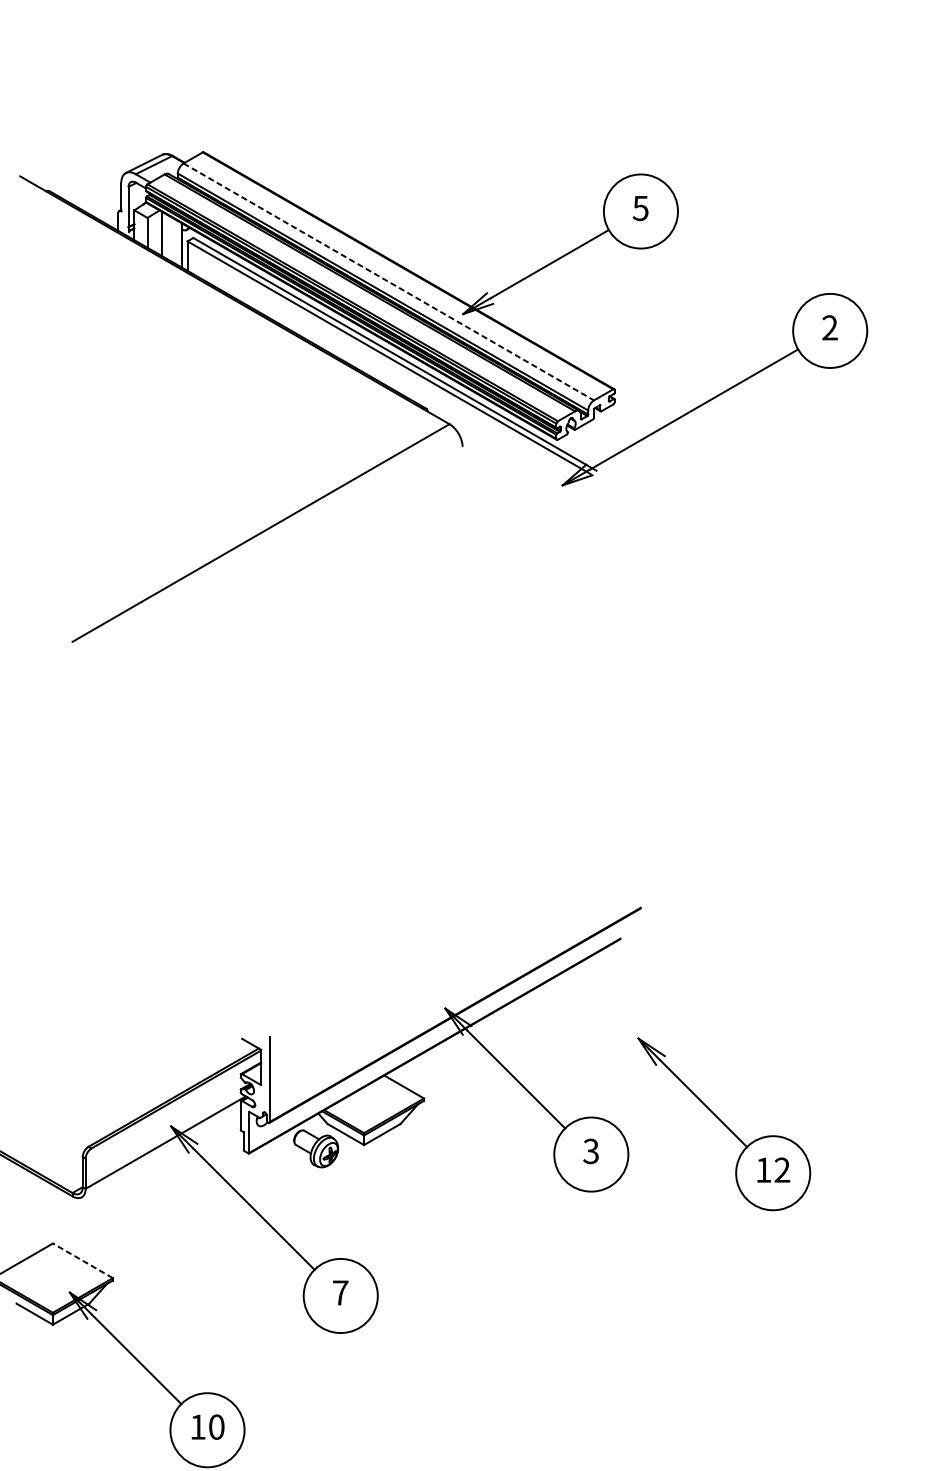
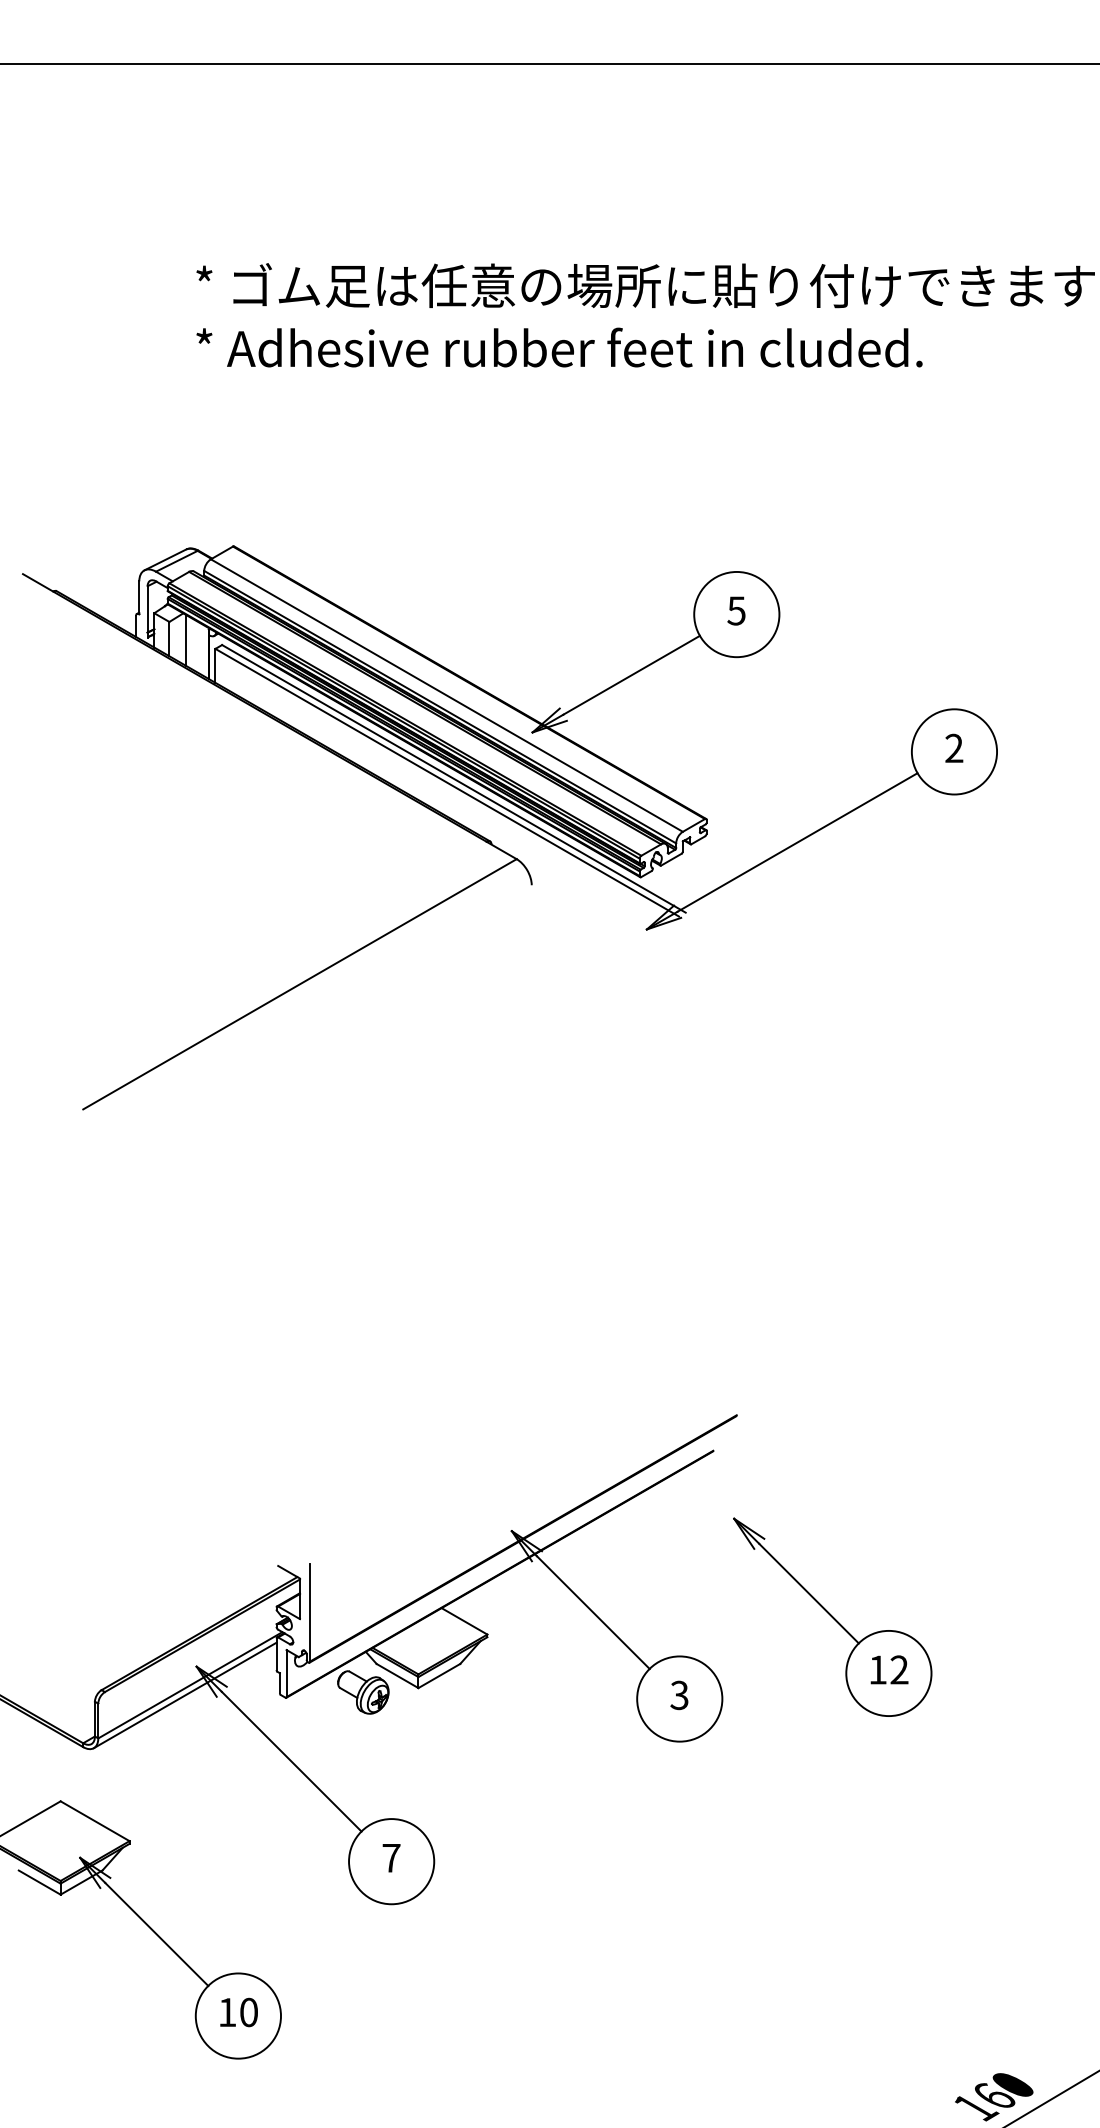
line: (389, 281) -> (447, 695), dashed -> solid
part: (724, 1123) -> (832, 1616), moved
line: (160, 1151) -> (184, 1695), added
line: (83, 1261) -> (95, 1821), dashed -> solid

